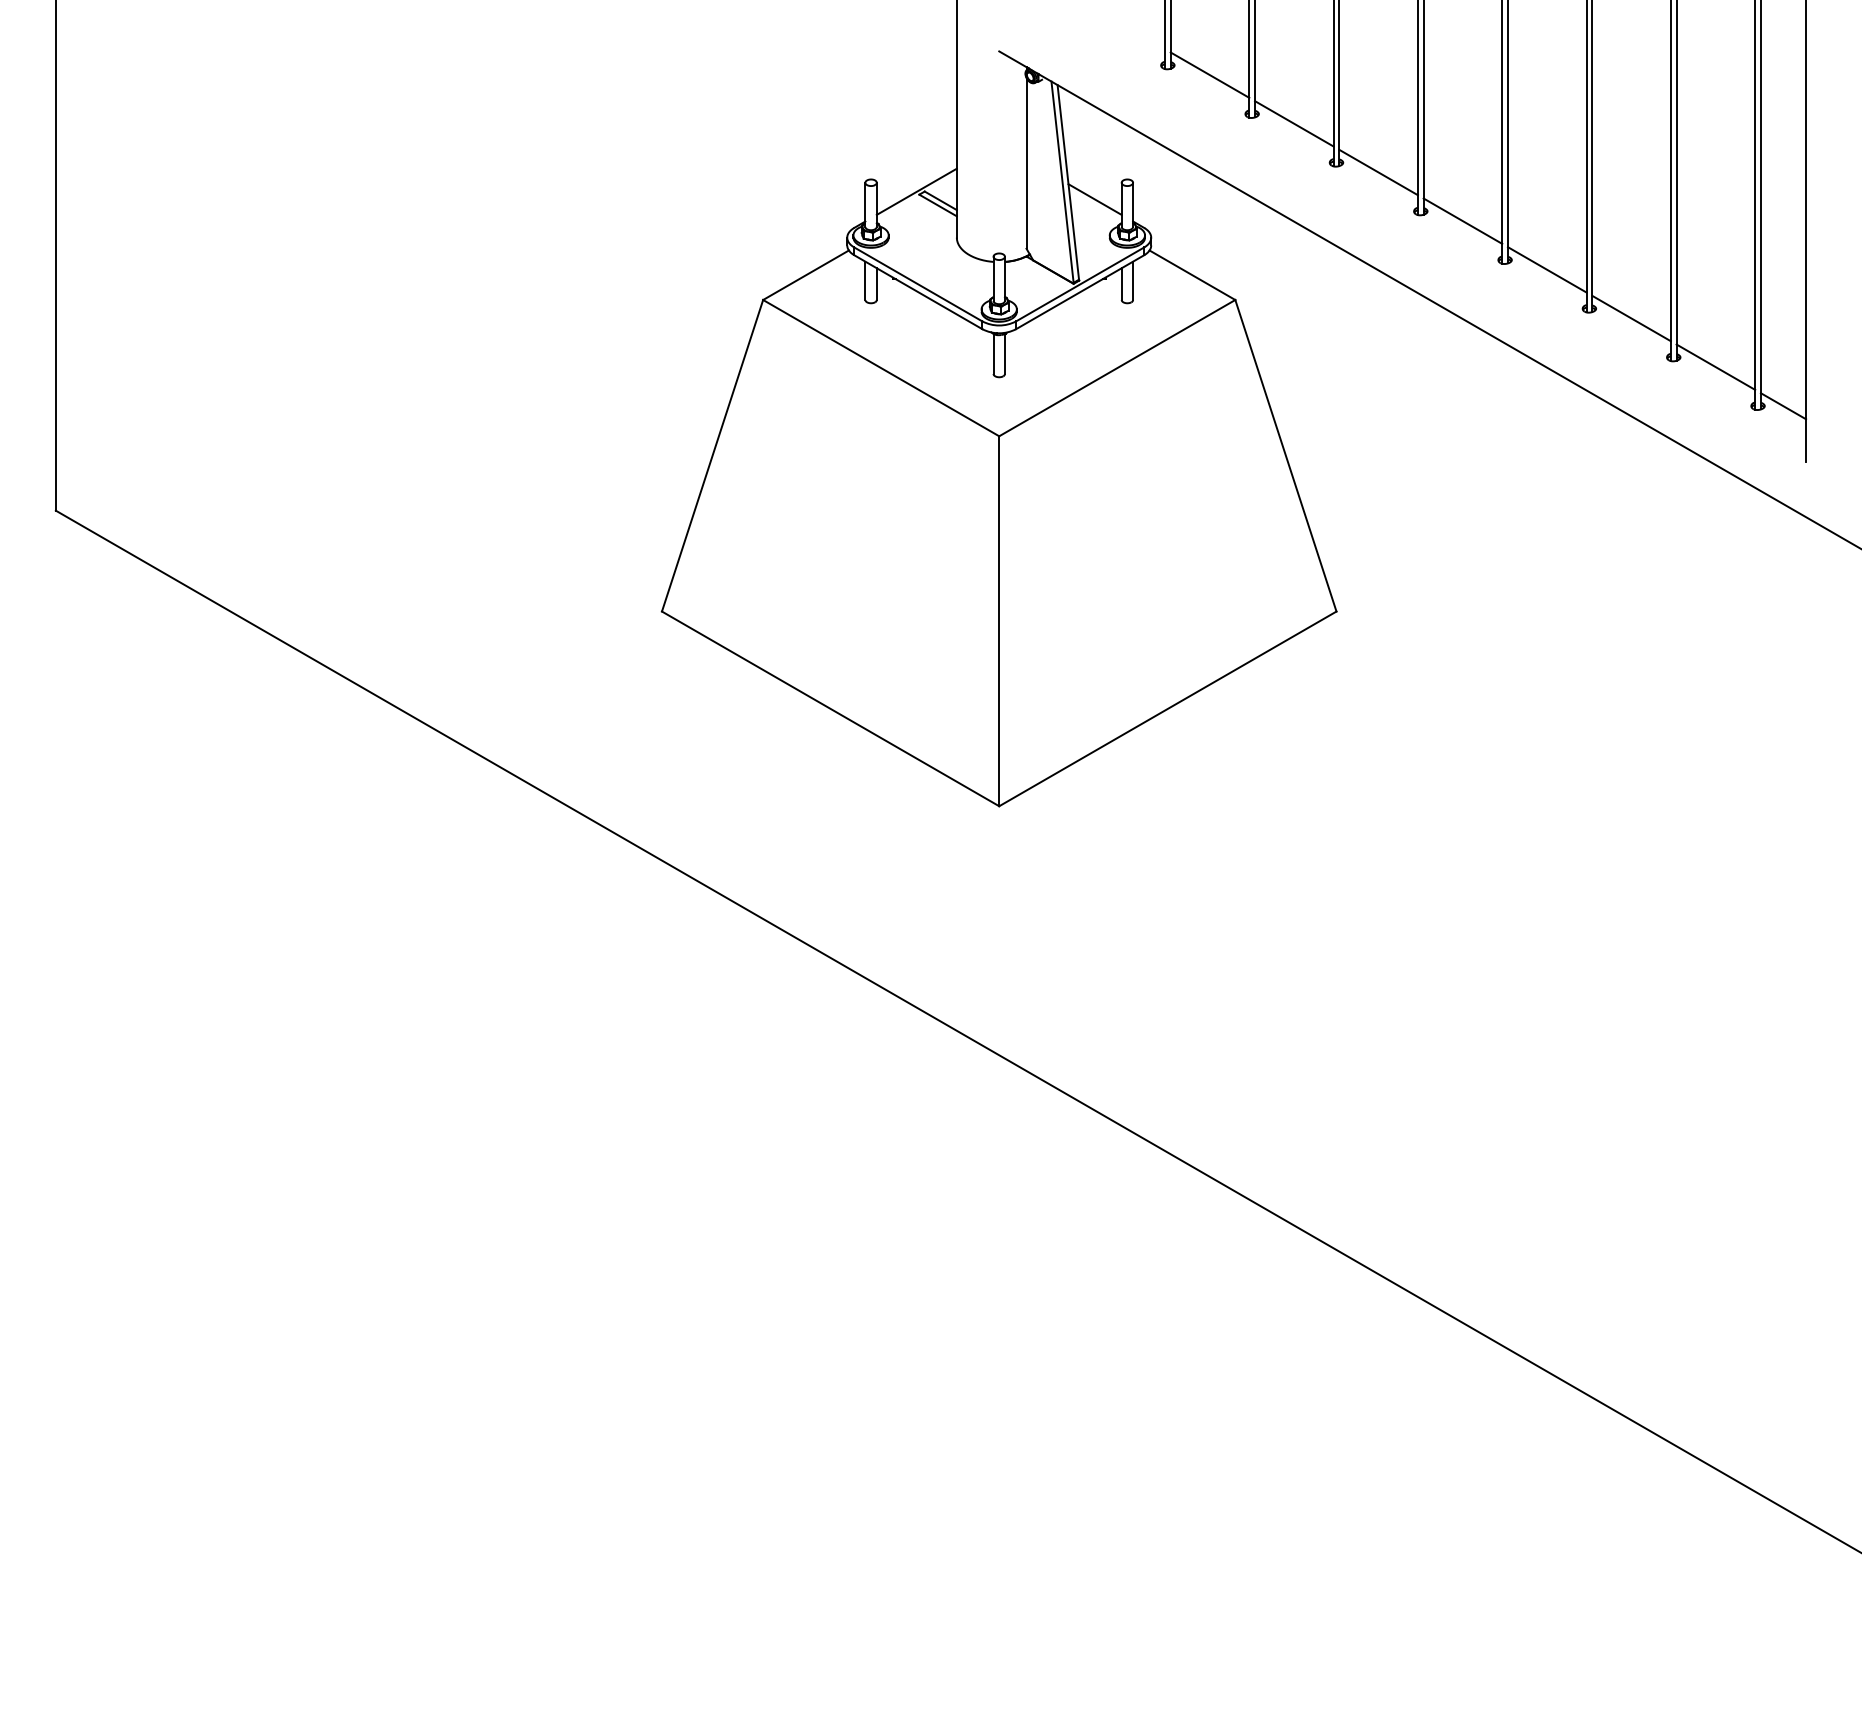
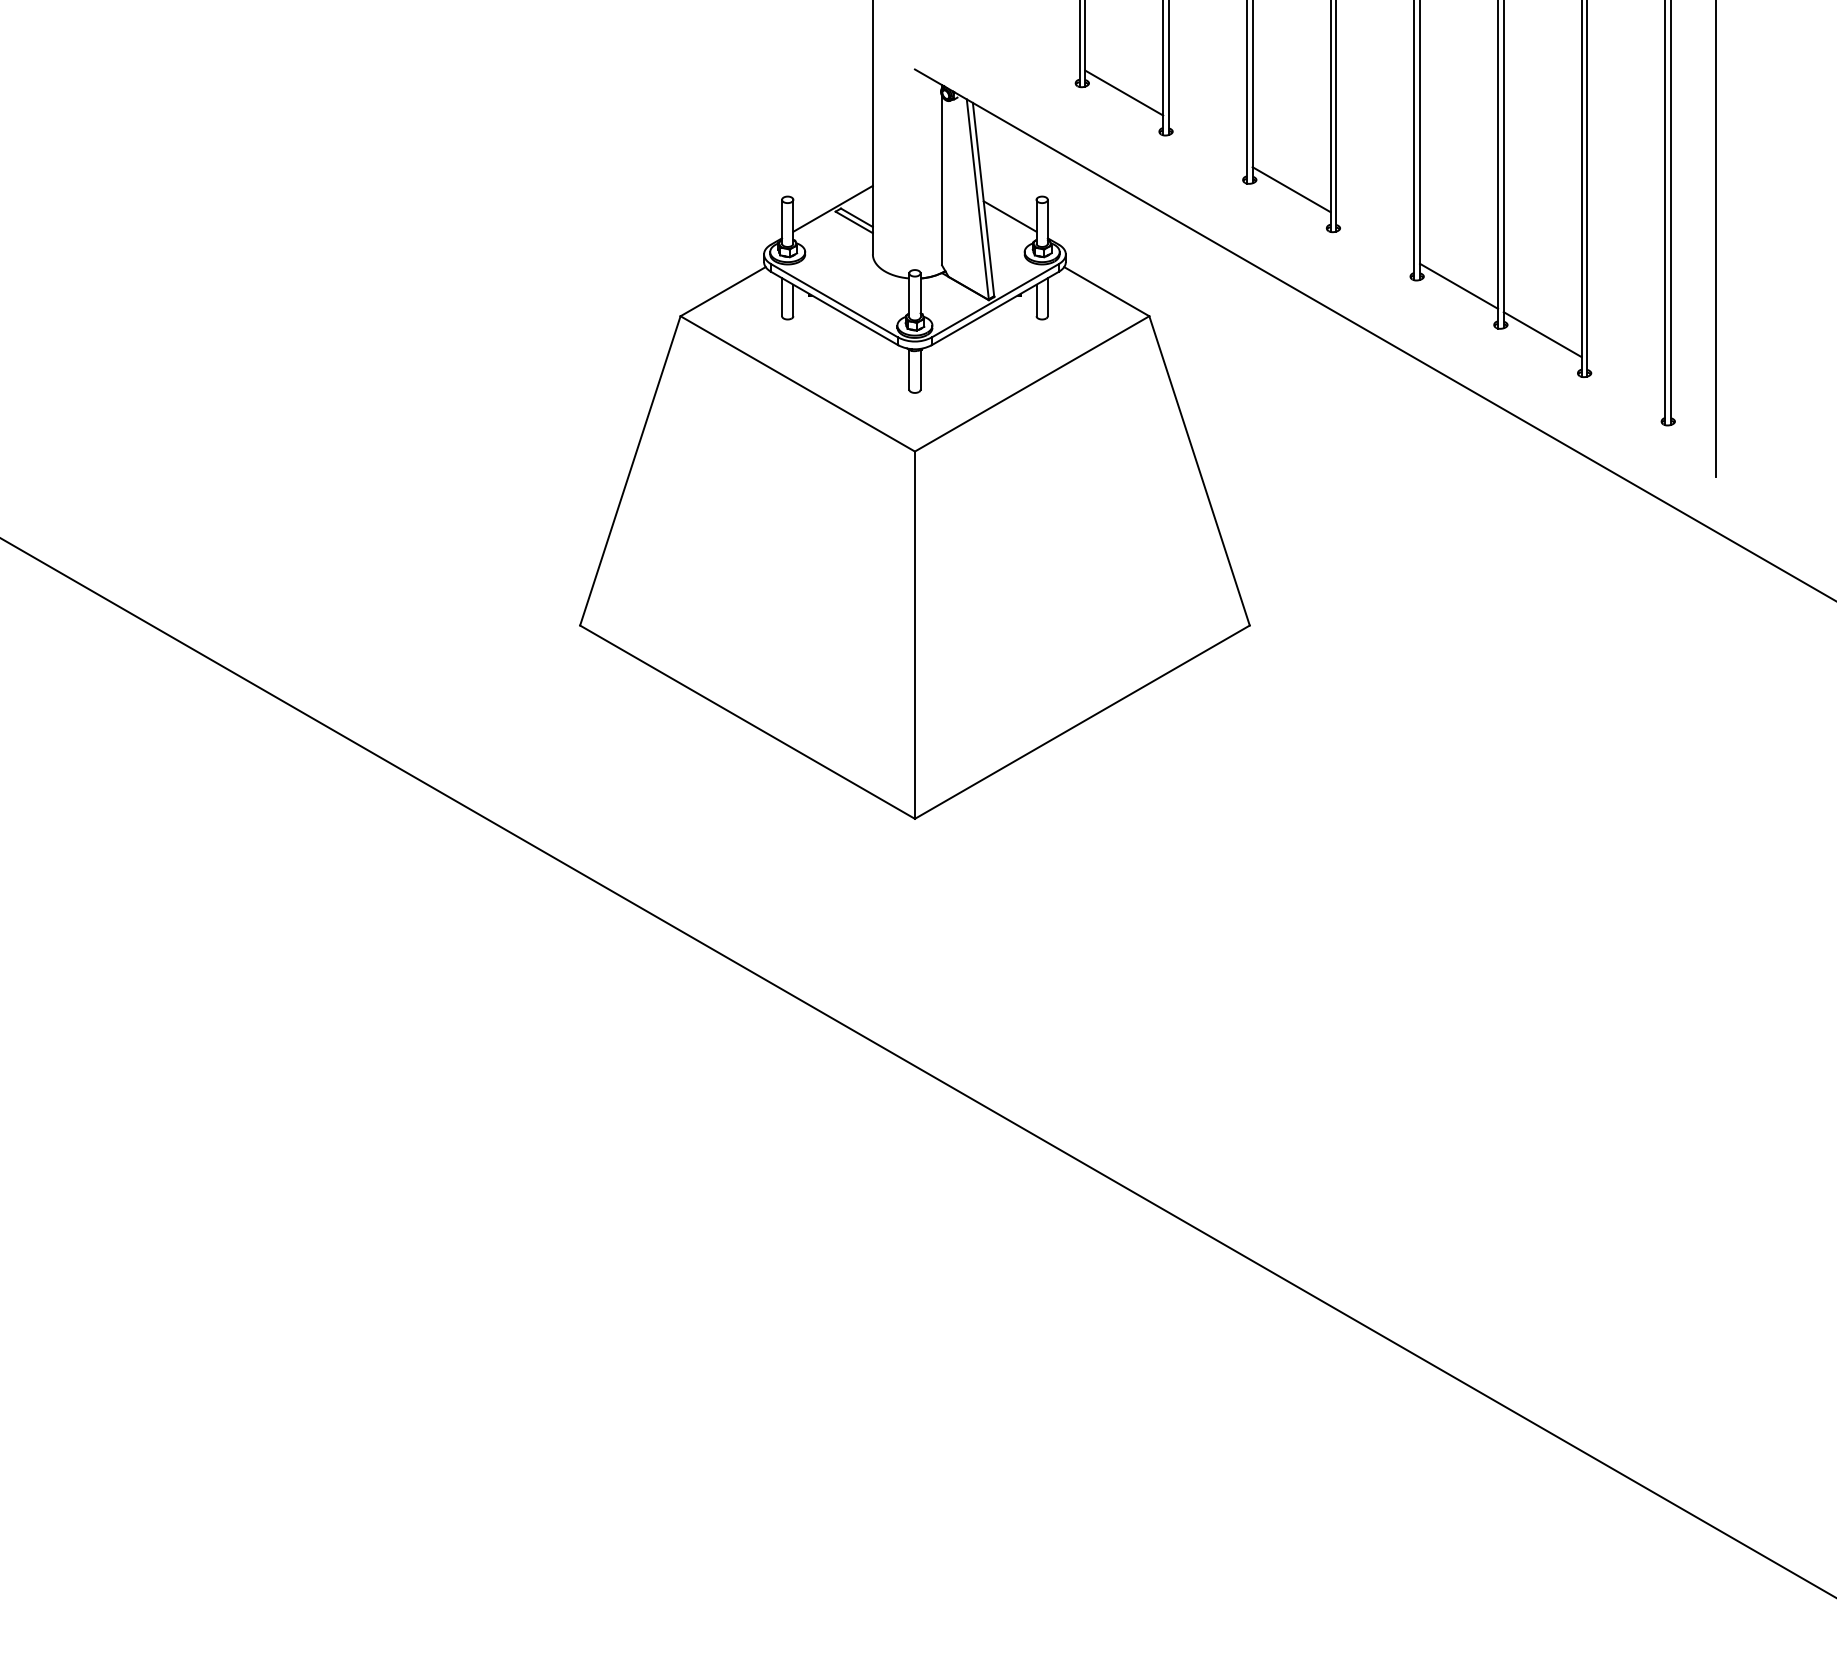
line: (1294, 123) -> (1208, 141), removed
line: (1462, 220) -> (1374, 237), removed
line: (1715, 366) -> (1626, 382), removed
line: (1783, 406) -> (1693, 421), removed

